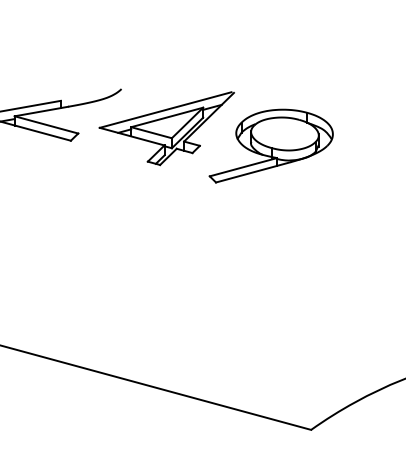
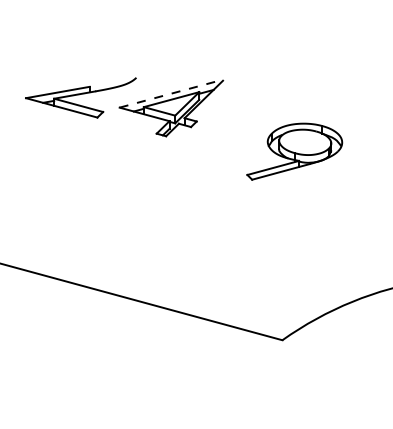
line: (165, 109) -> (170, 93), solid -> dashed
part: (270, 145) -> (294, 151), moved

